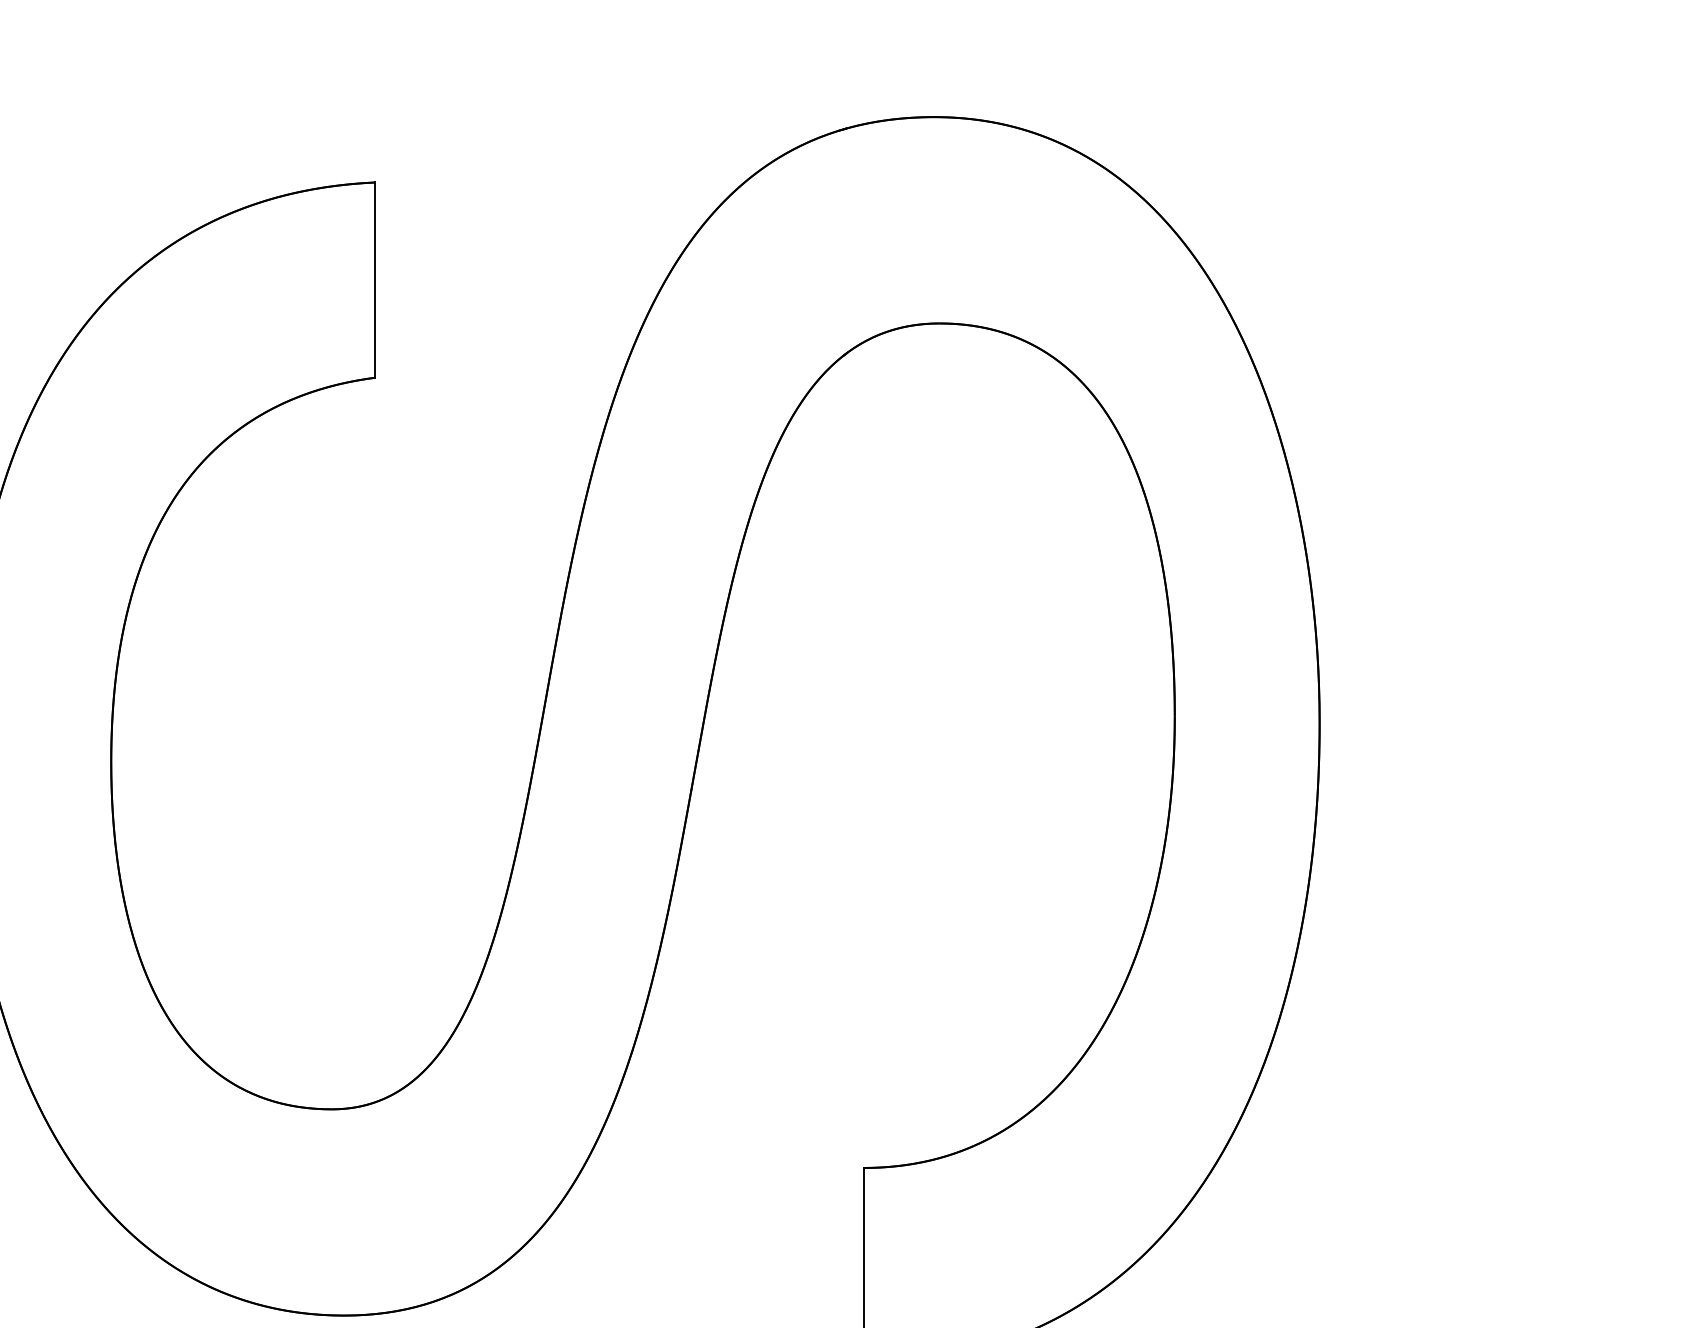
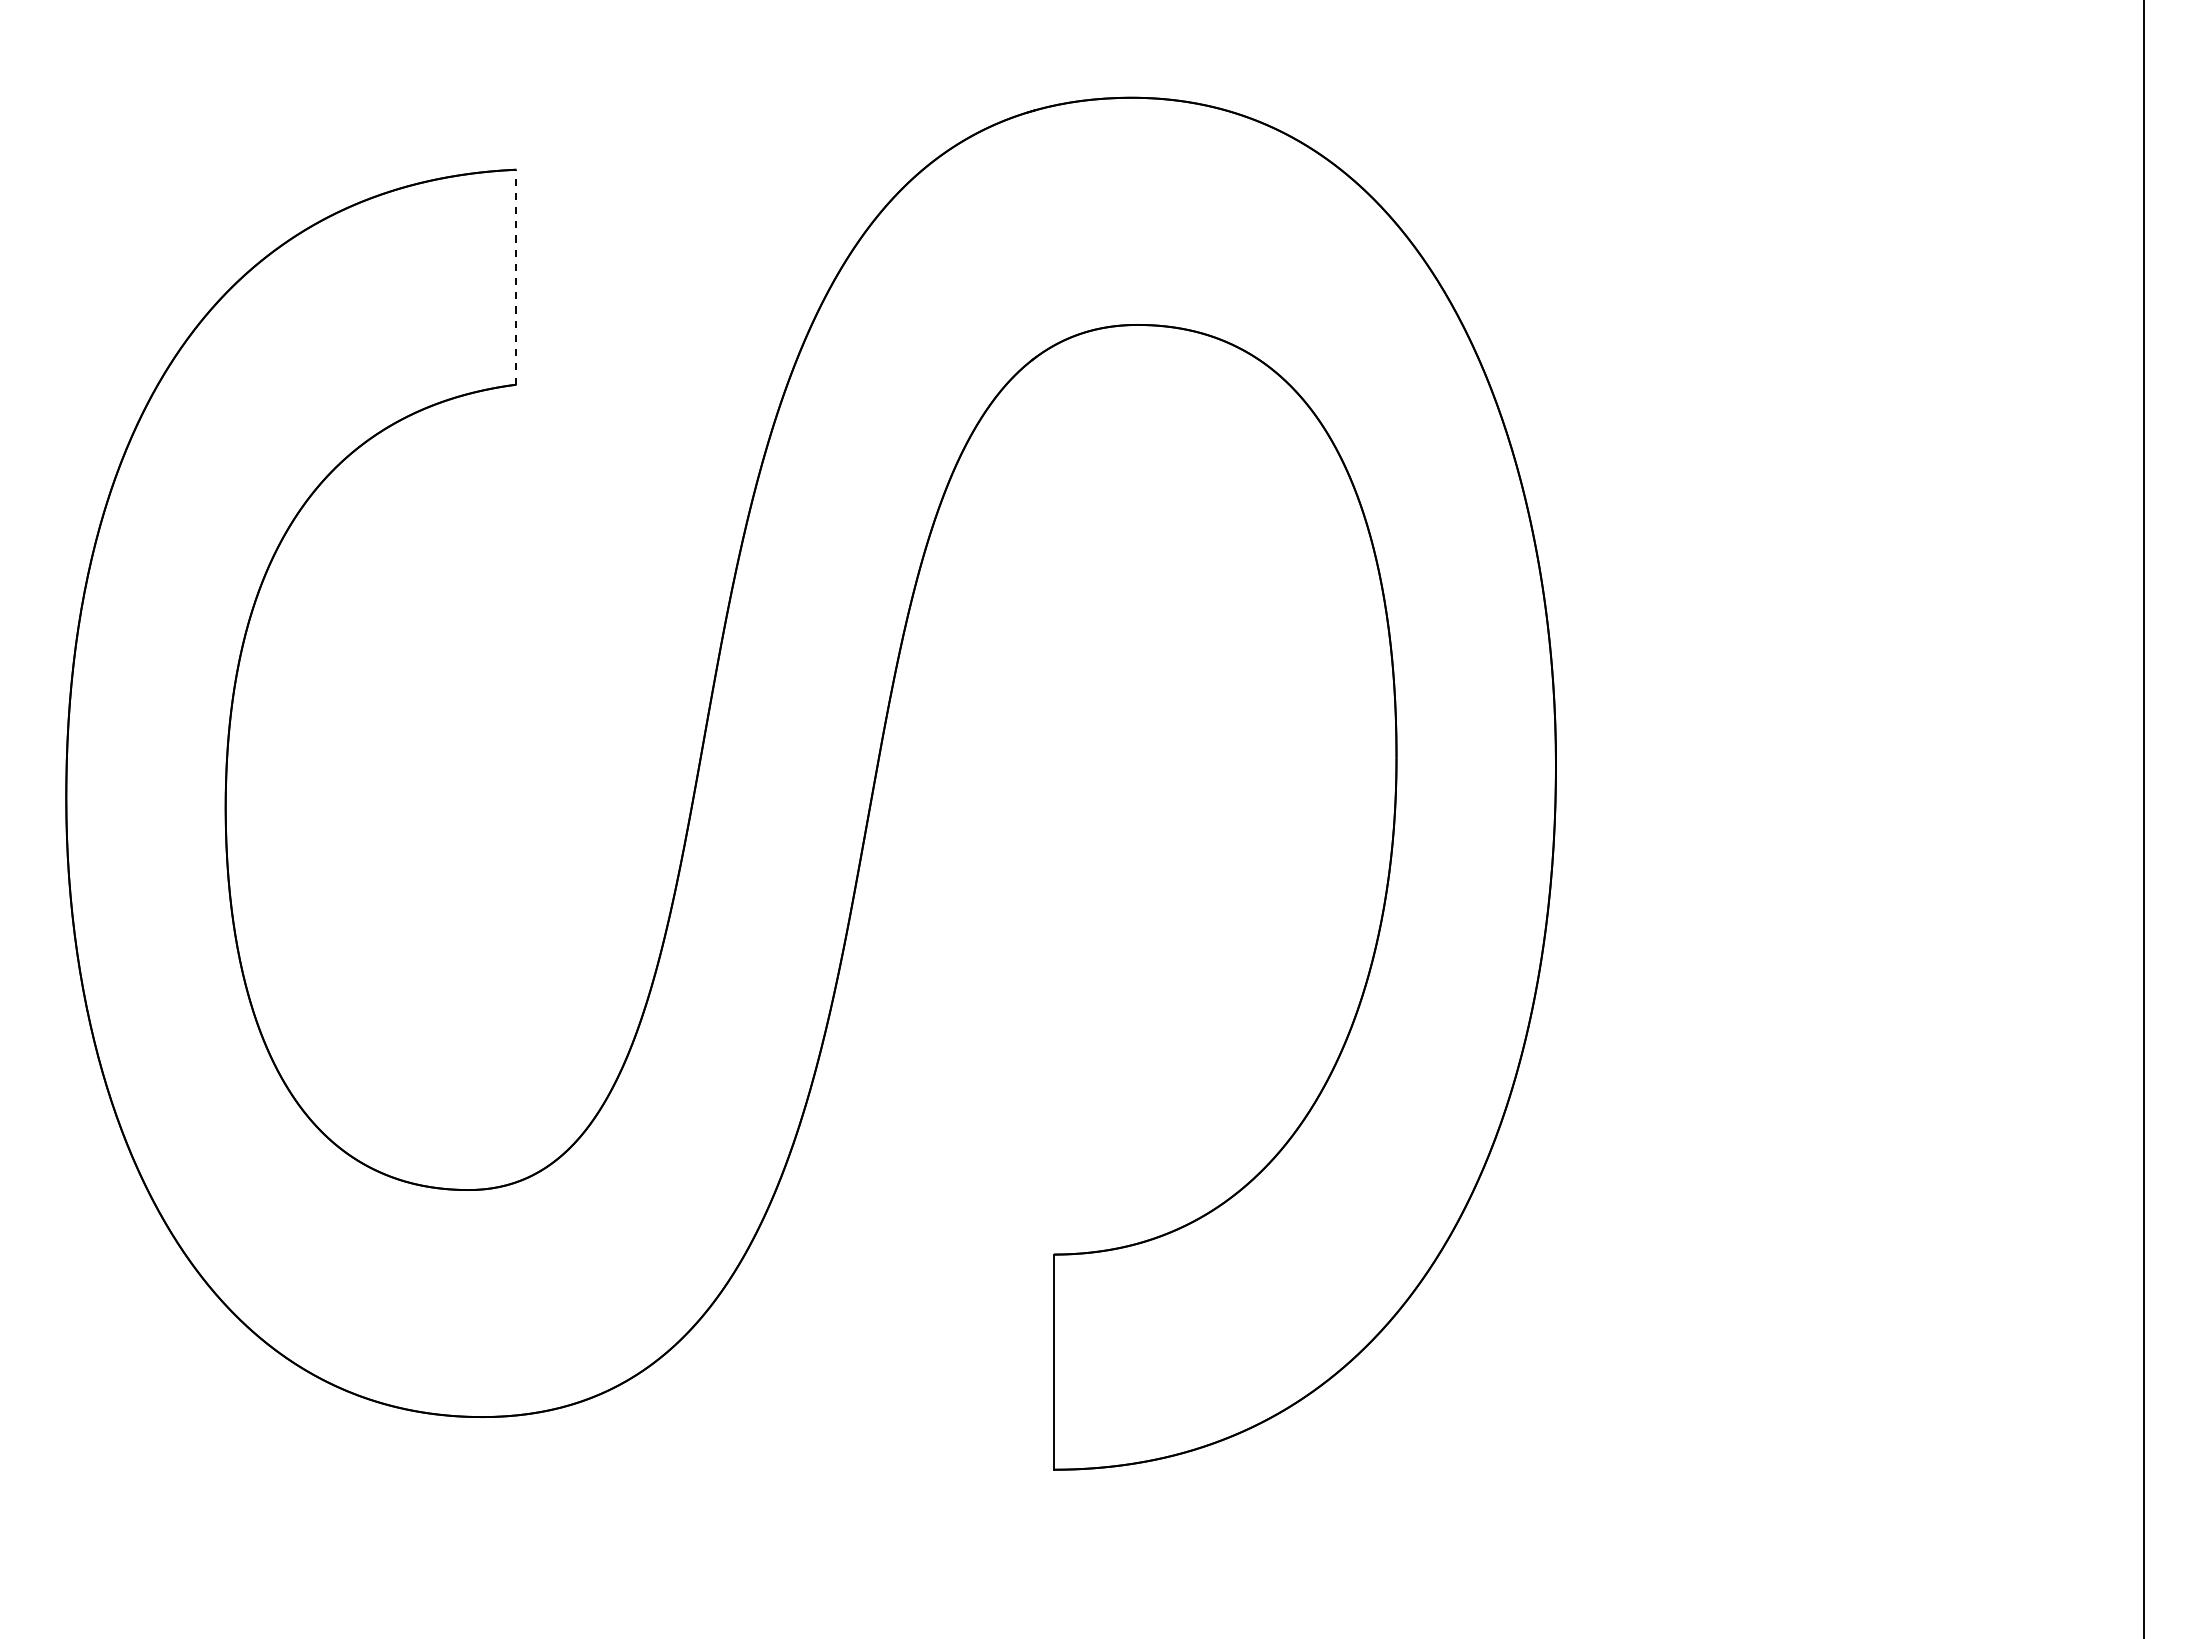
line: (375, 279) -> (516, 276), solid -> dashed

